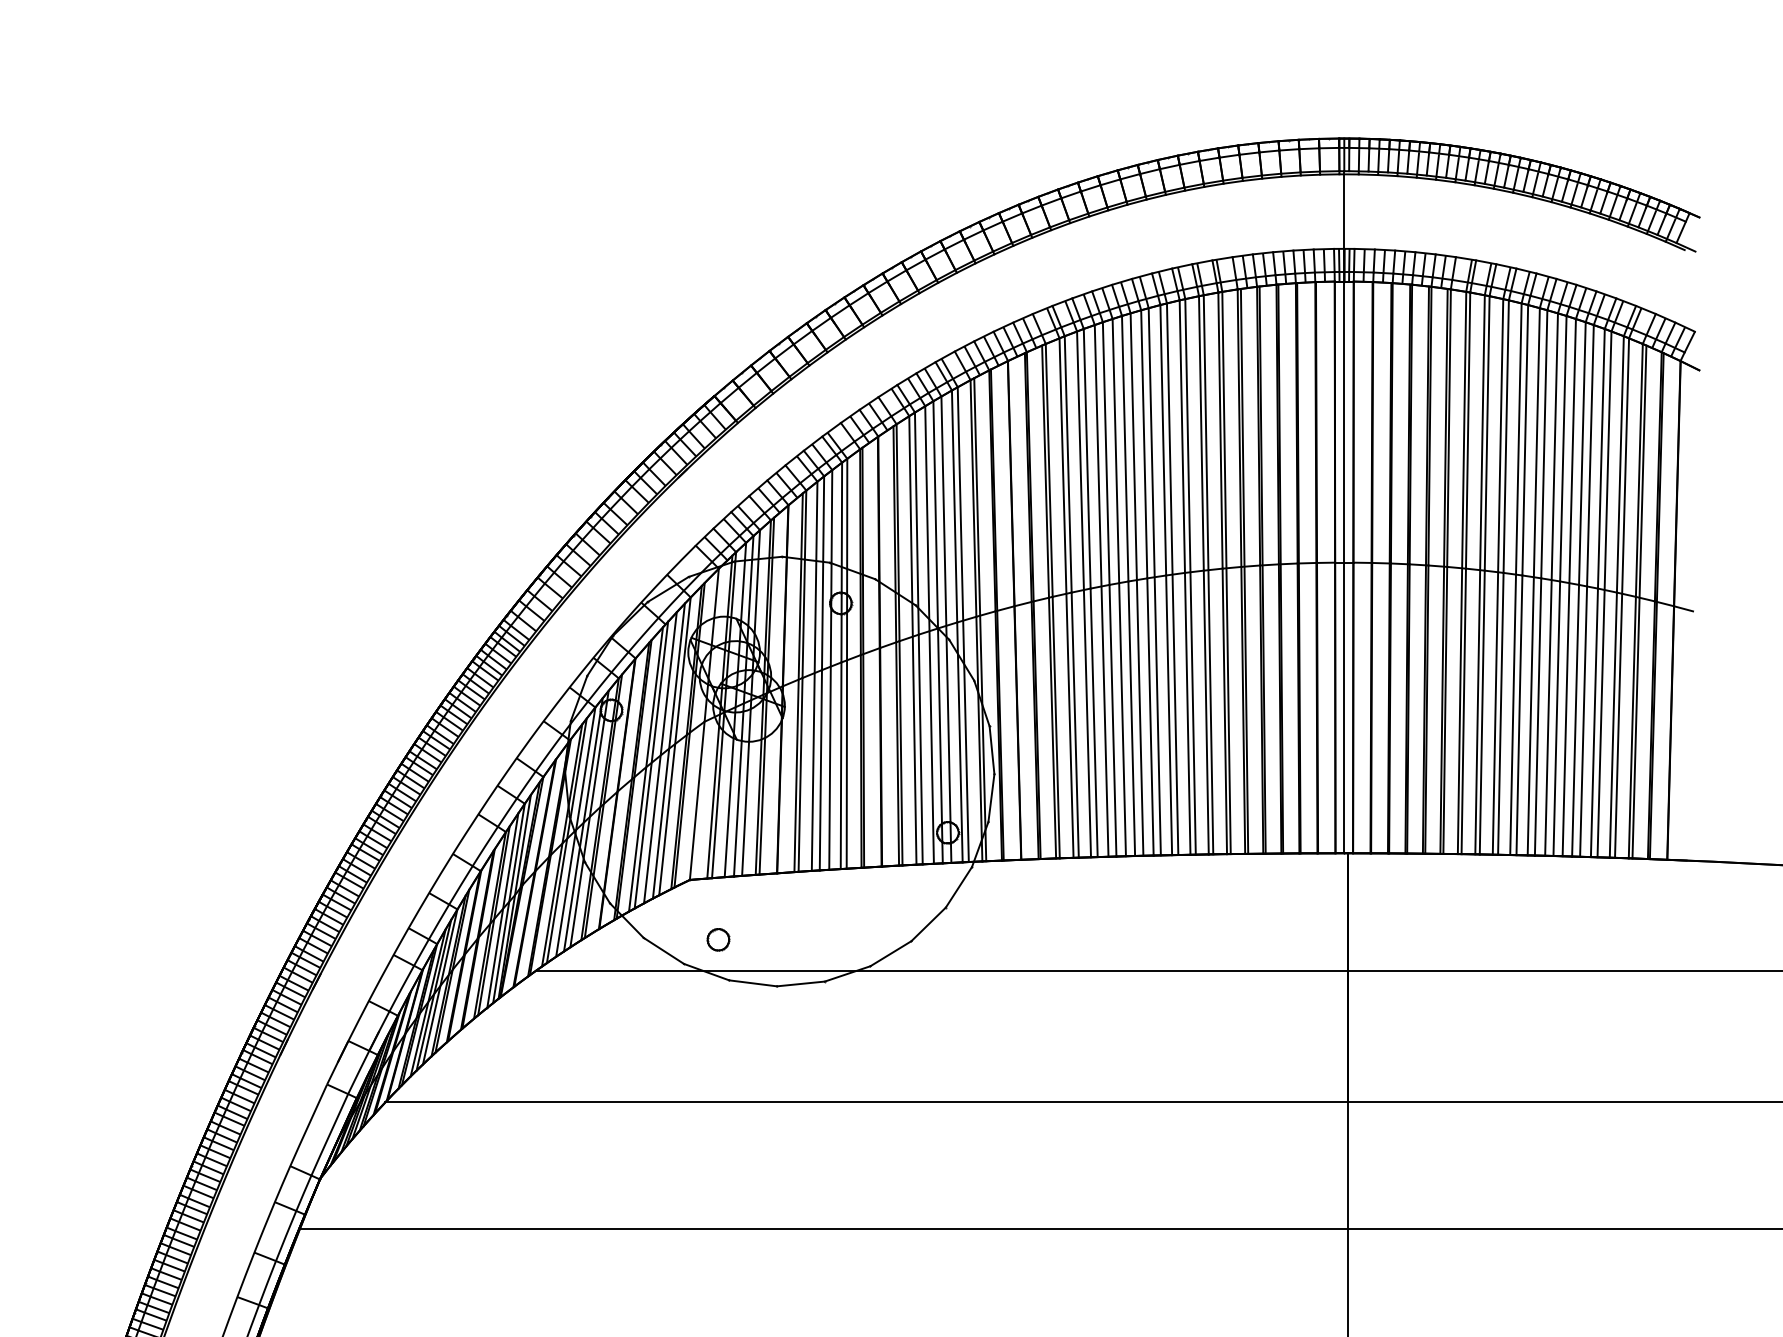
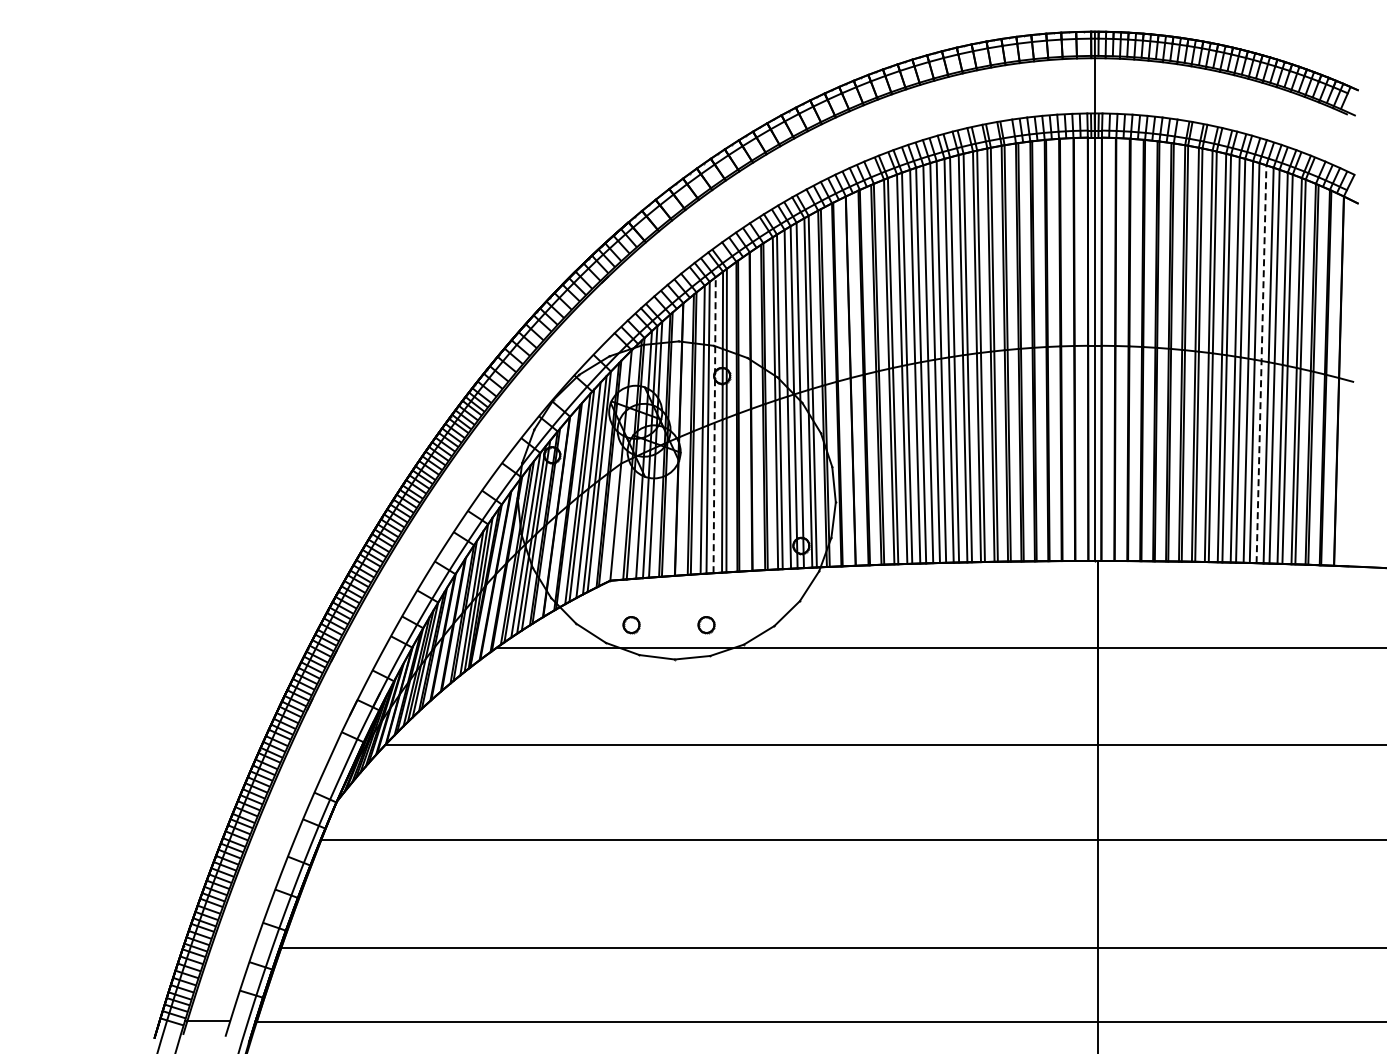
line: (1569, 587) -> (1261, 364), solid -> dashed
line: (830, 670) -> (714, 425), solid -> dashed
part: (819, 940) -> (706, 625), added

